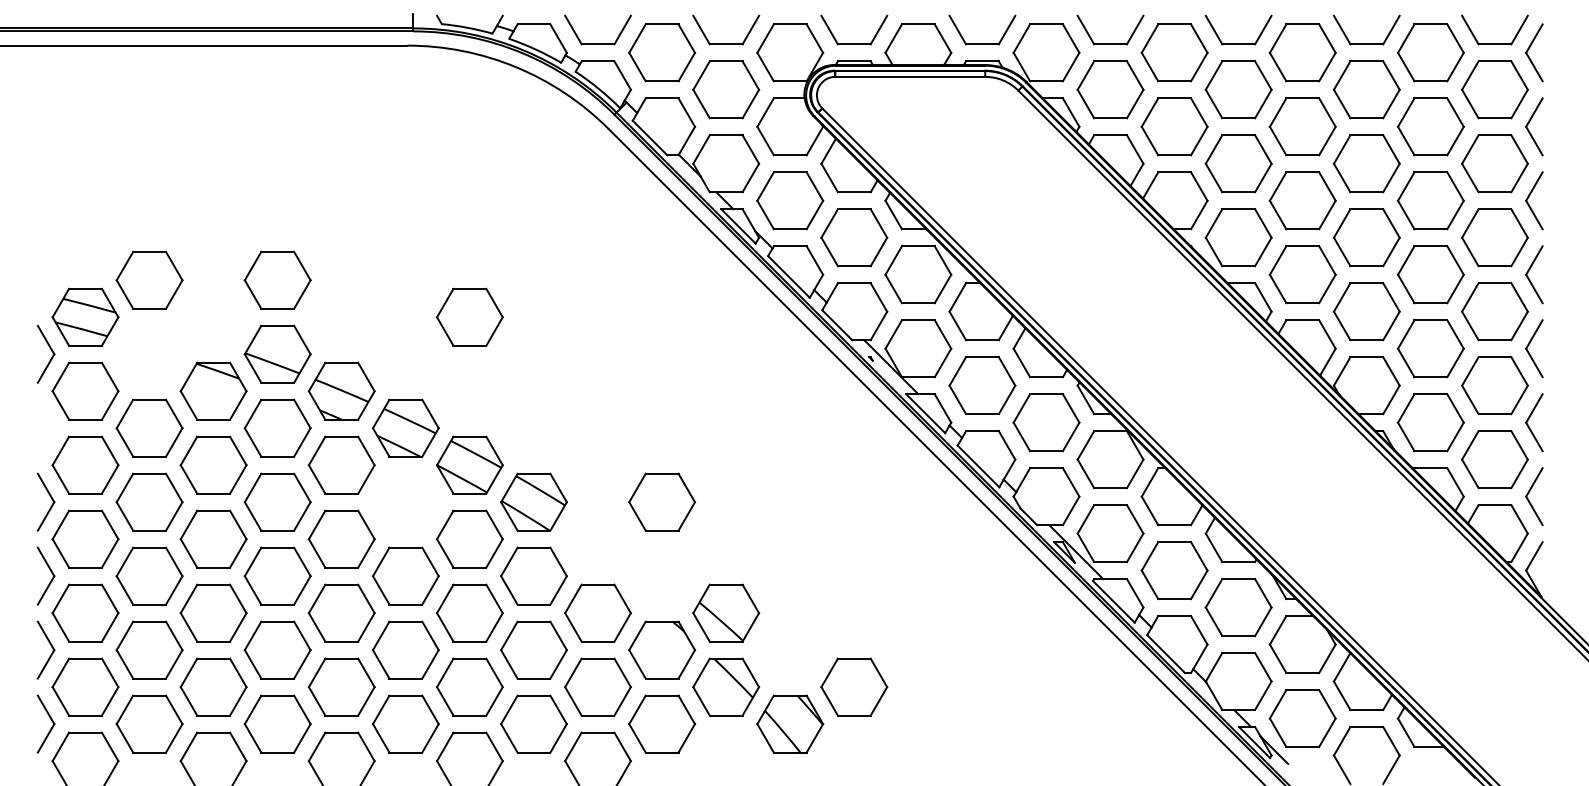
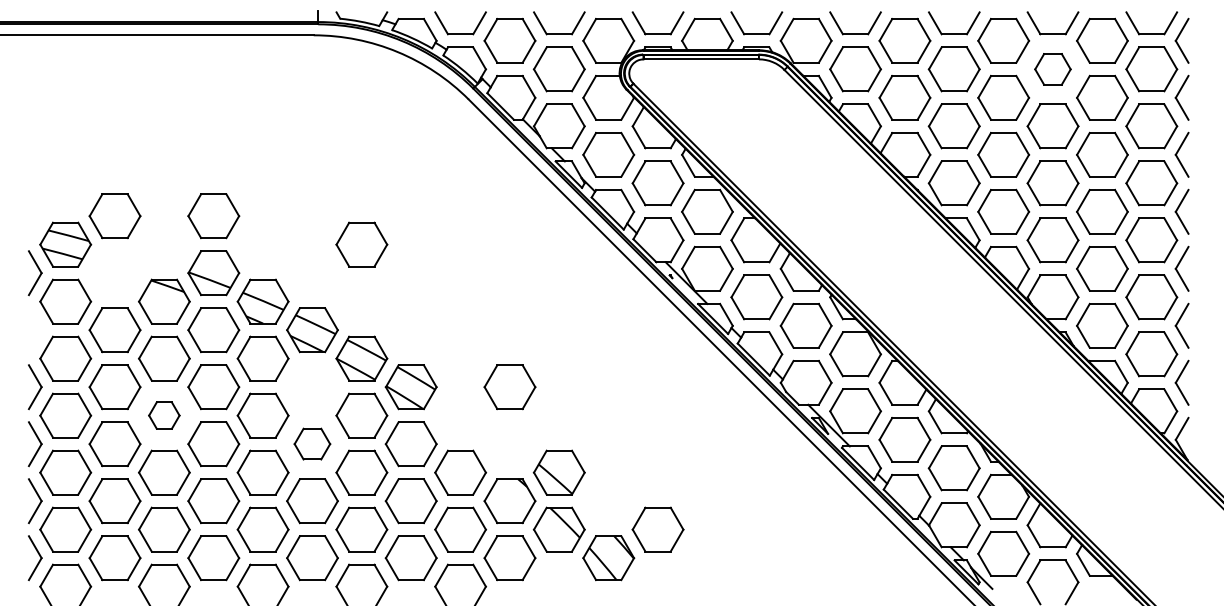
part: (1366, 89) -> (1052, 69), size x0.7
part: (213, 538) -> (164, 415), size x0.6
part: (405, 575) -> (312, 443), size x0.7

